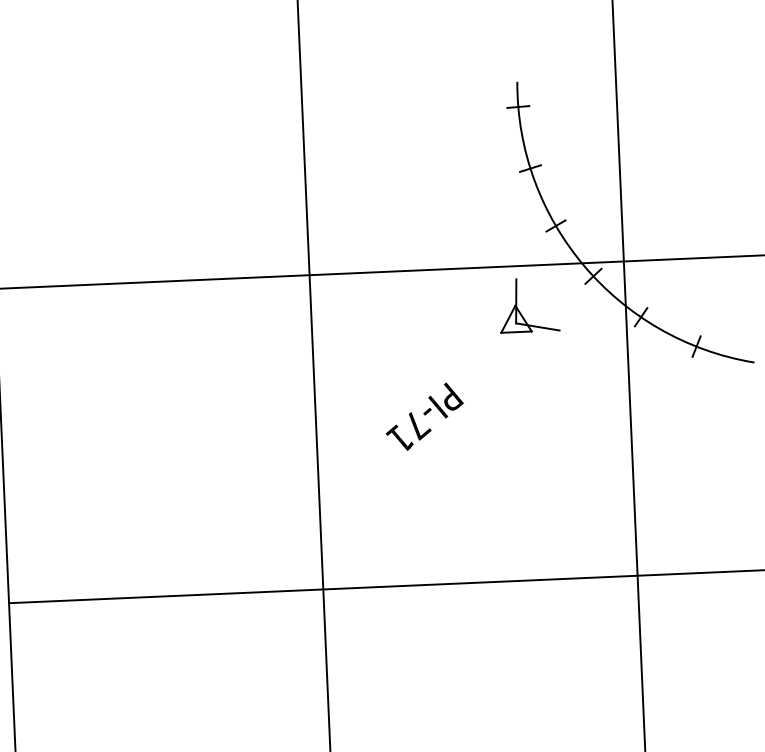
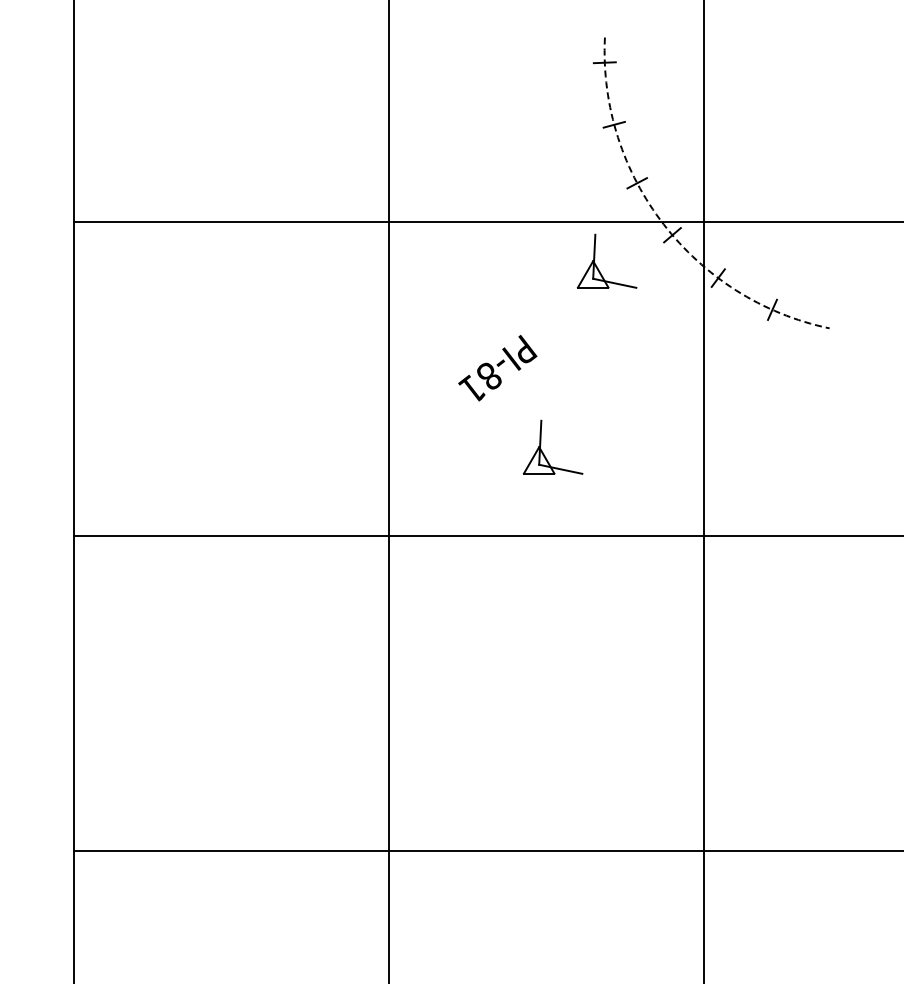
arc: (583, 266) -> (663, 224), solid -> dashed
text: (417, 425) -> (490, 376), PI-71 -> PI-81
part: (474, 499) -> (543, 452), added

